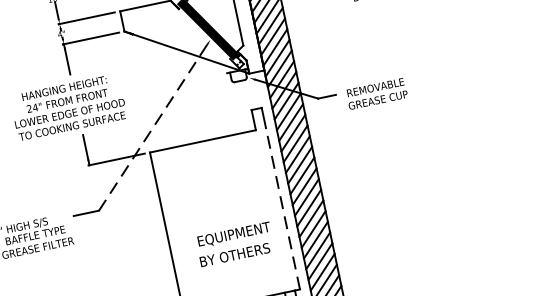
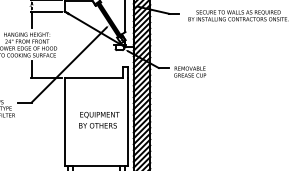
line: (153, 128) -> (69, 65), dashed -> solid
line: (283, 208) -> (128, 121), dashed -> solid
text: (235, 244) -> (99, 120), moved

